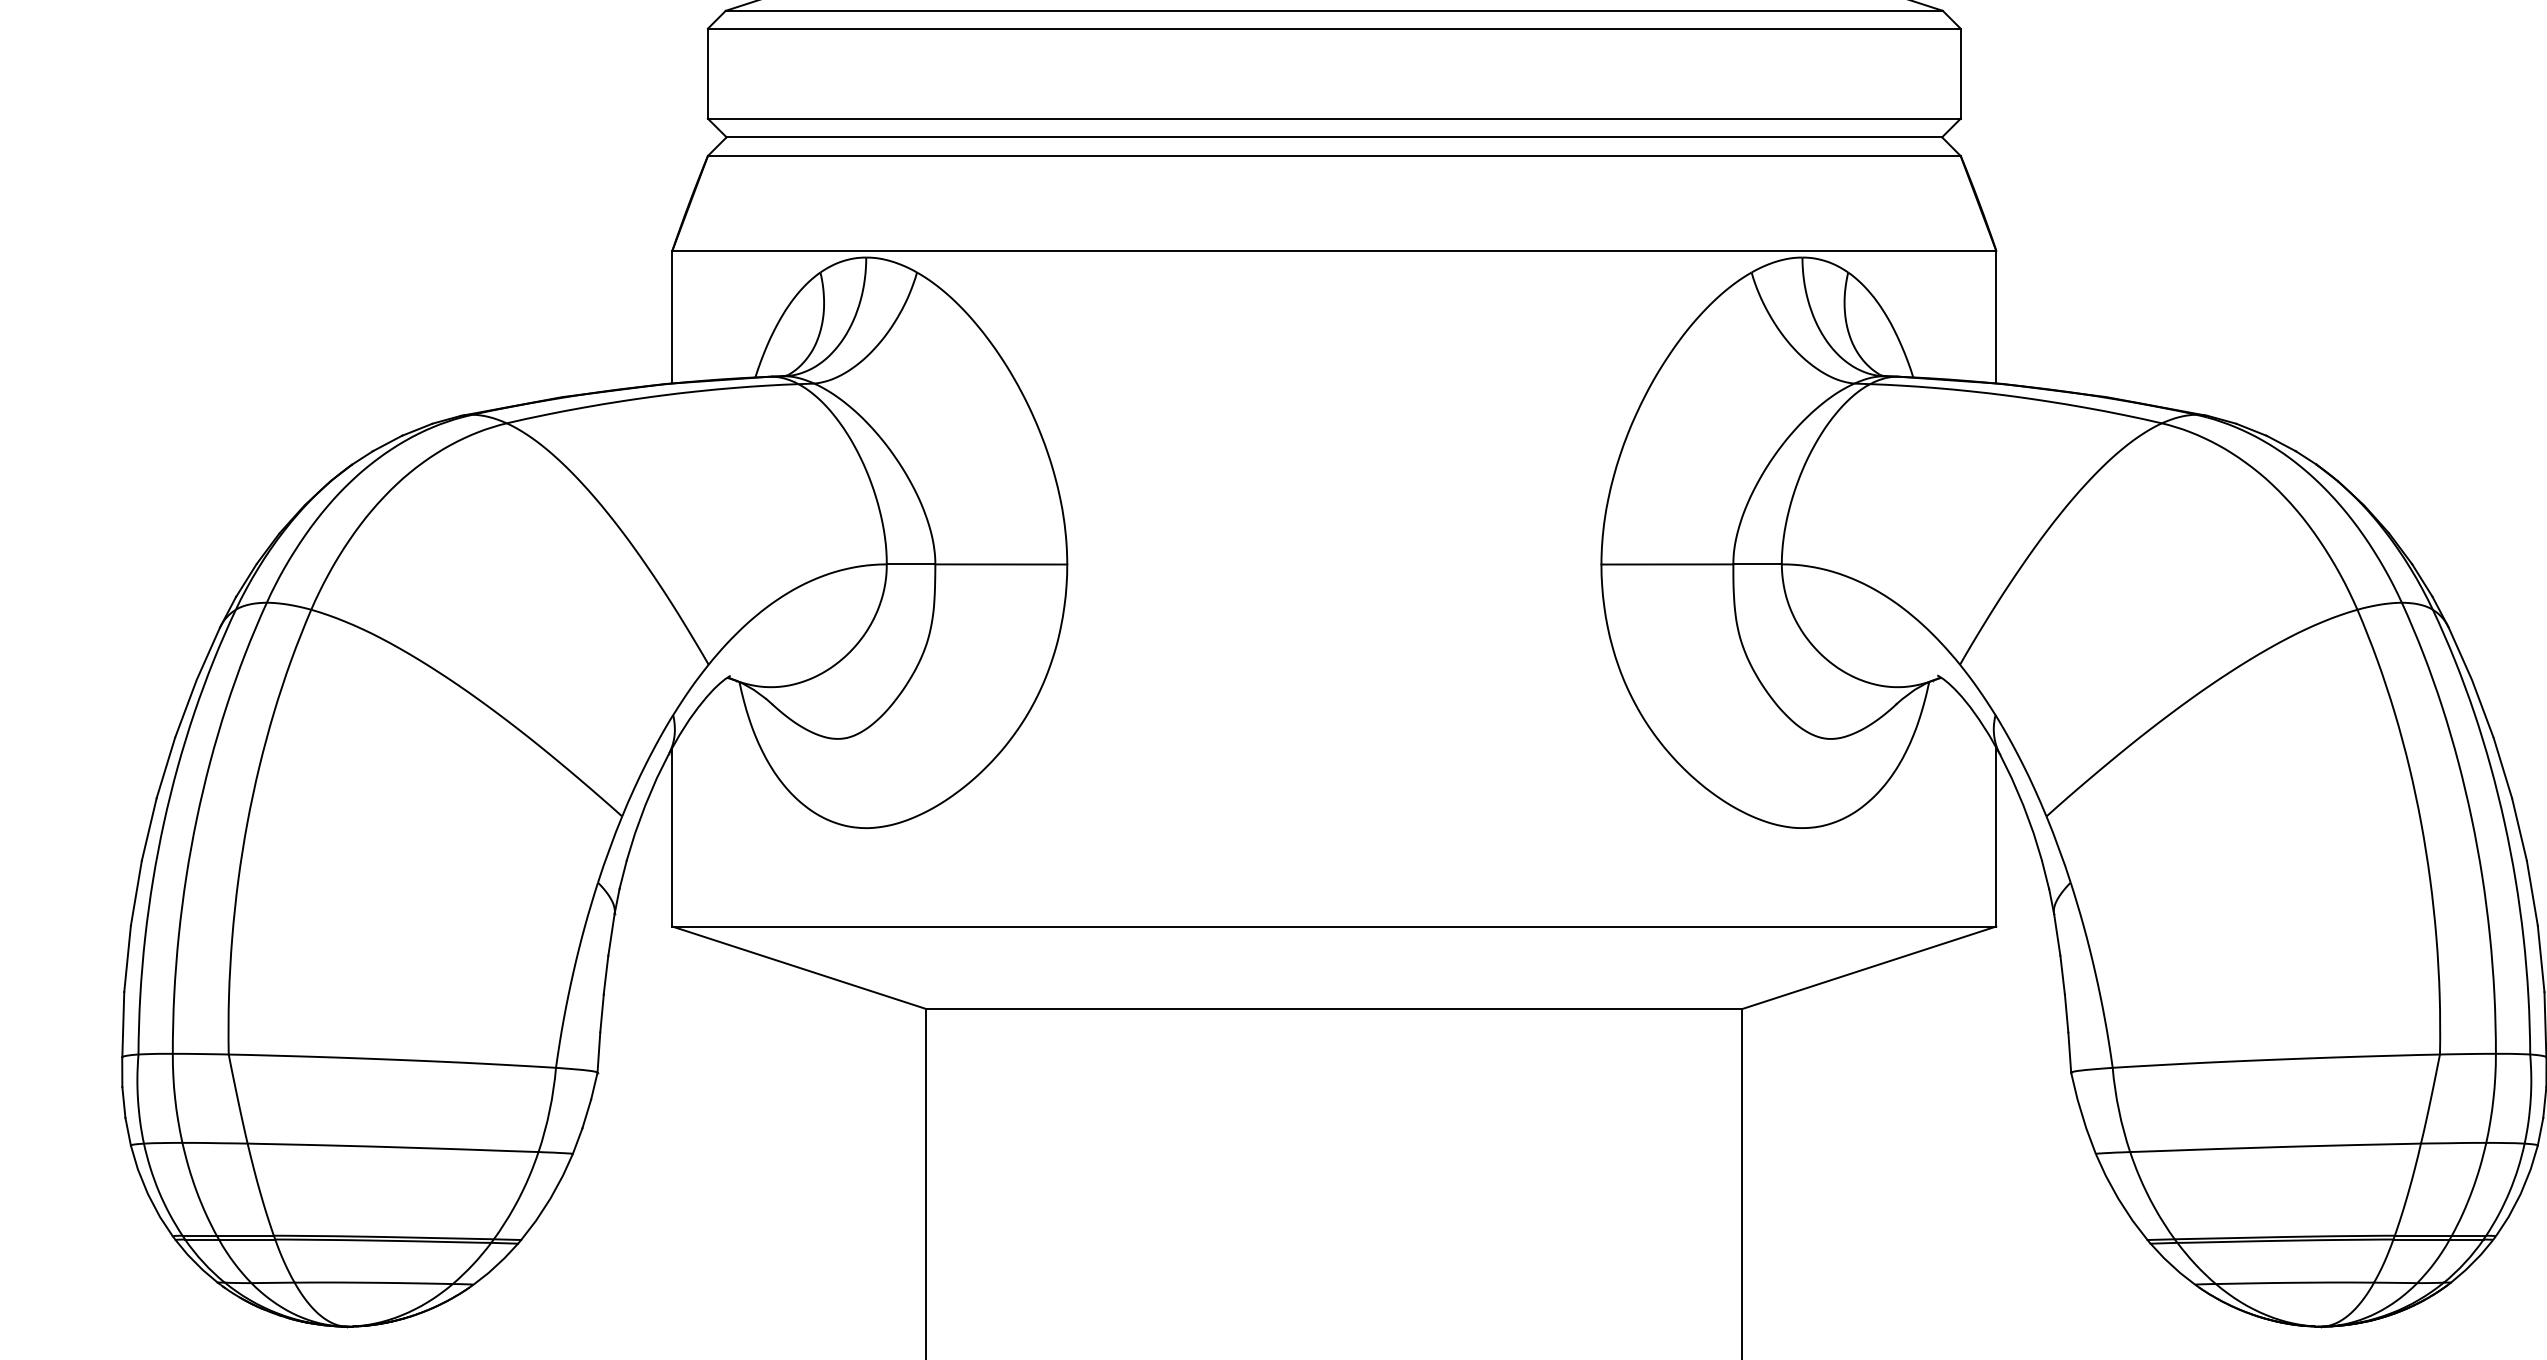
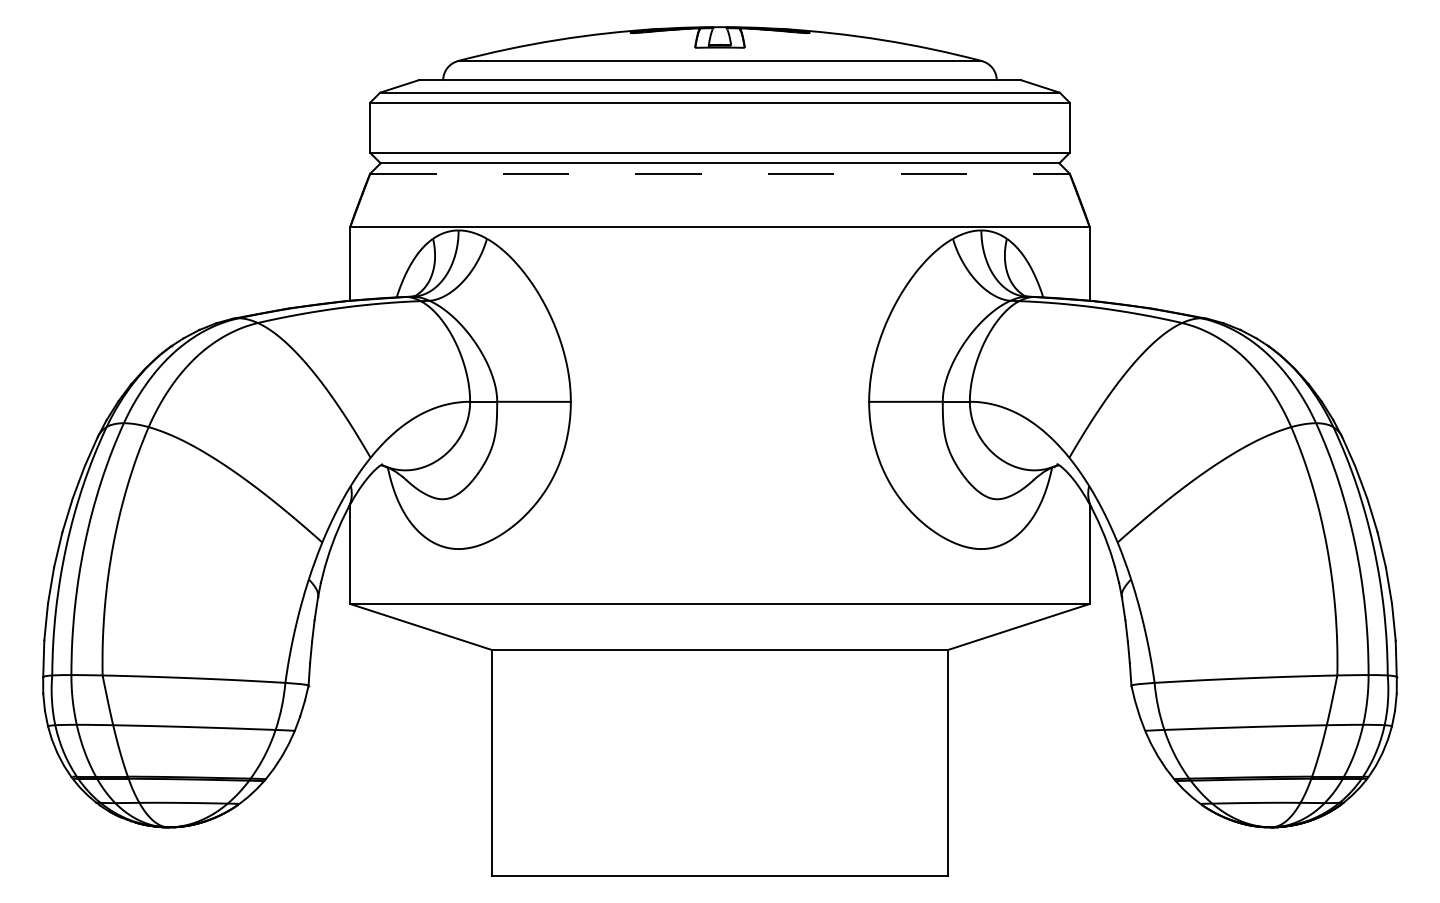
line: (1333, 155) -> (719, 173), solid -> dashed

